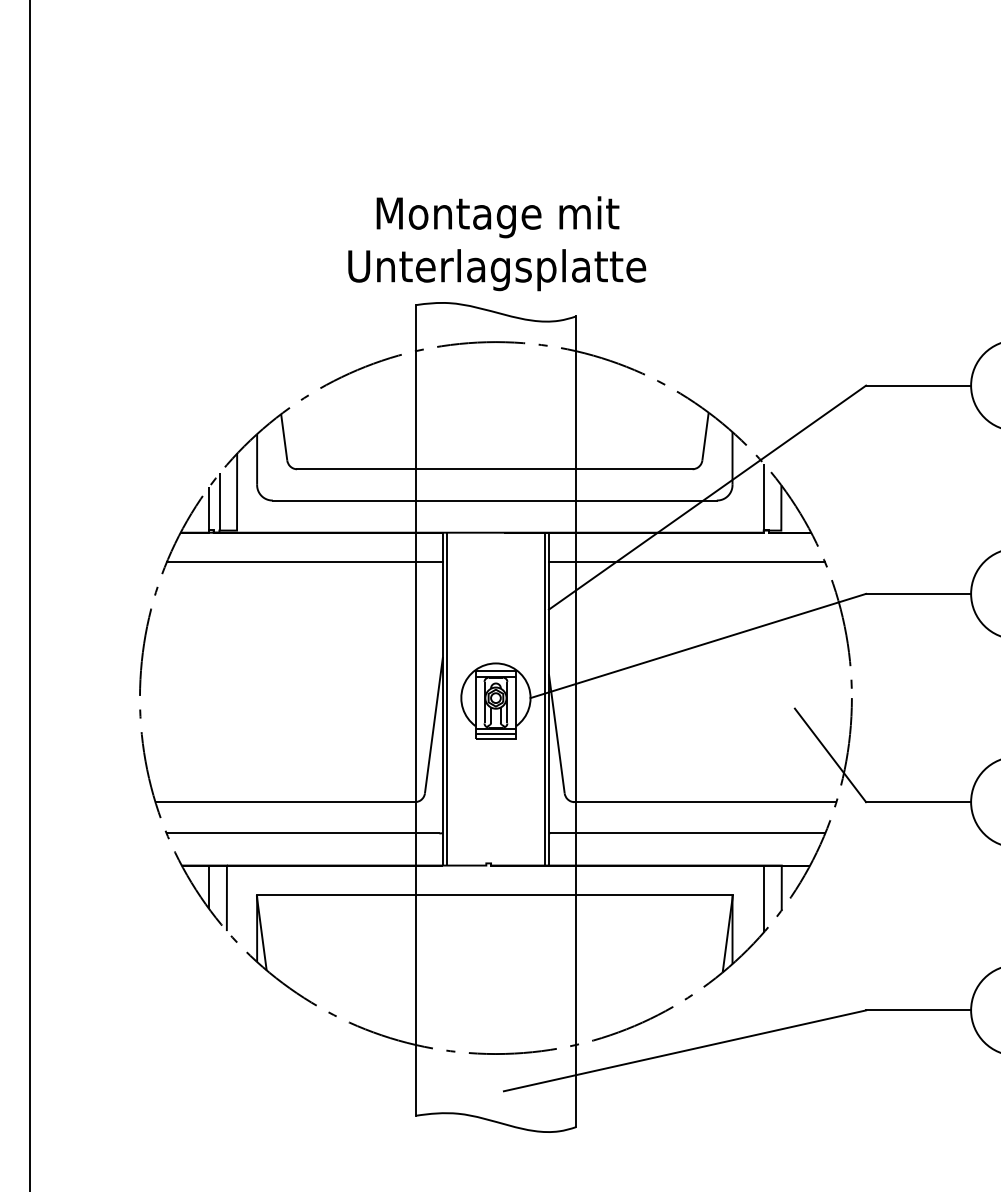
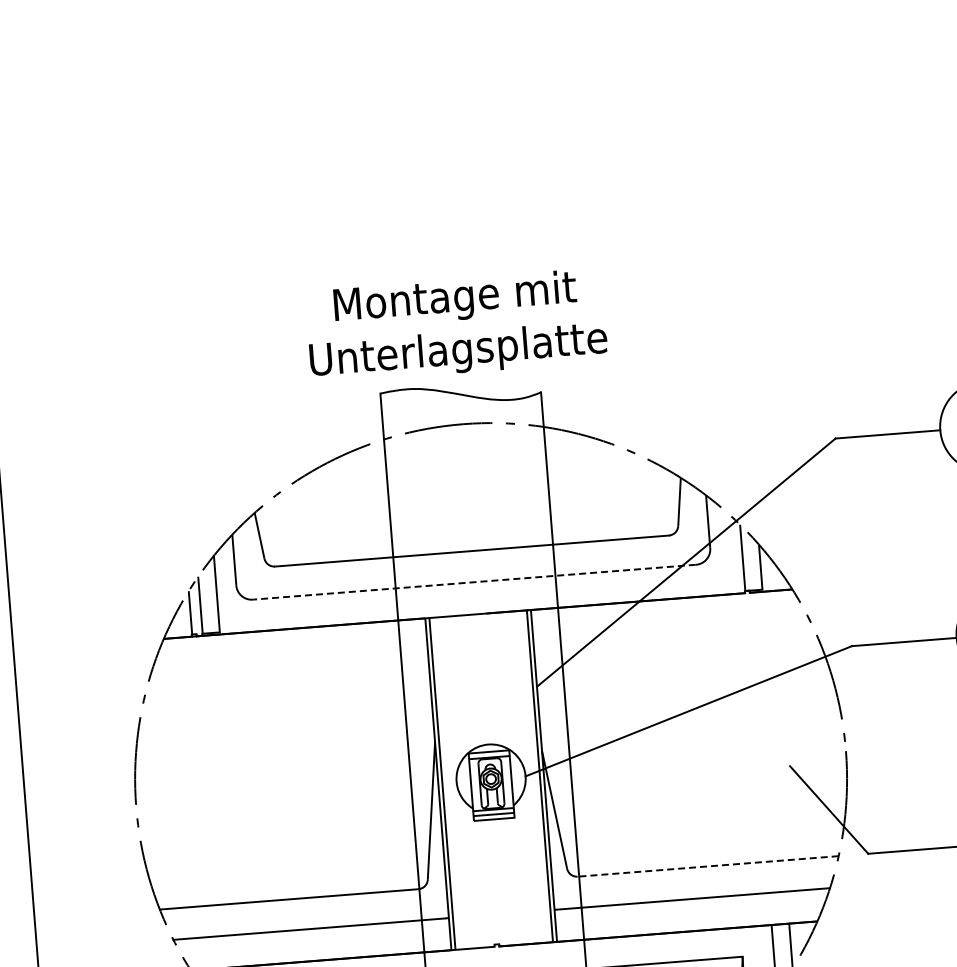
line: (494, 500) -> (474, 582), solid -> dashed
line: (304, 562) -> (289, 658), removed
line: (686, 562) -> (670, 628), removed
line: (705, 802) -> (708, 866), solid -> dashed

